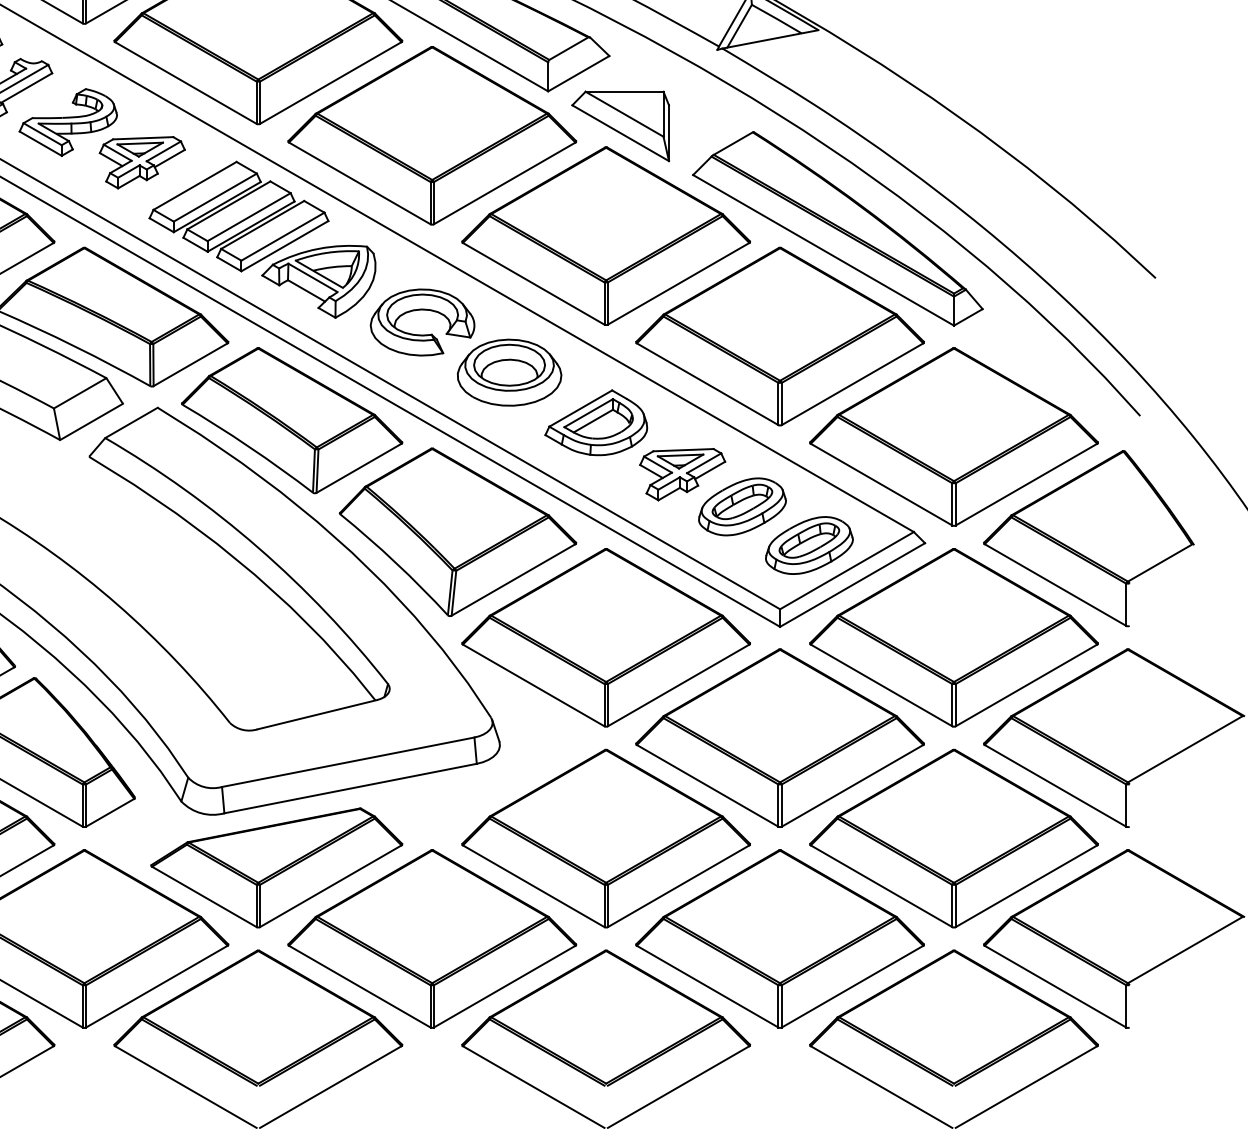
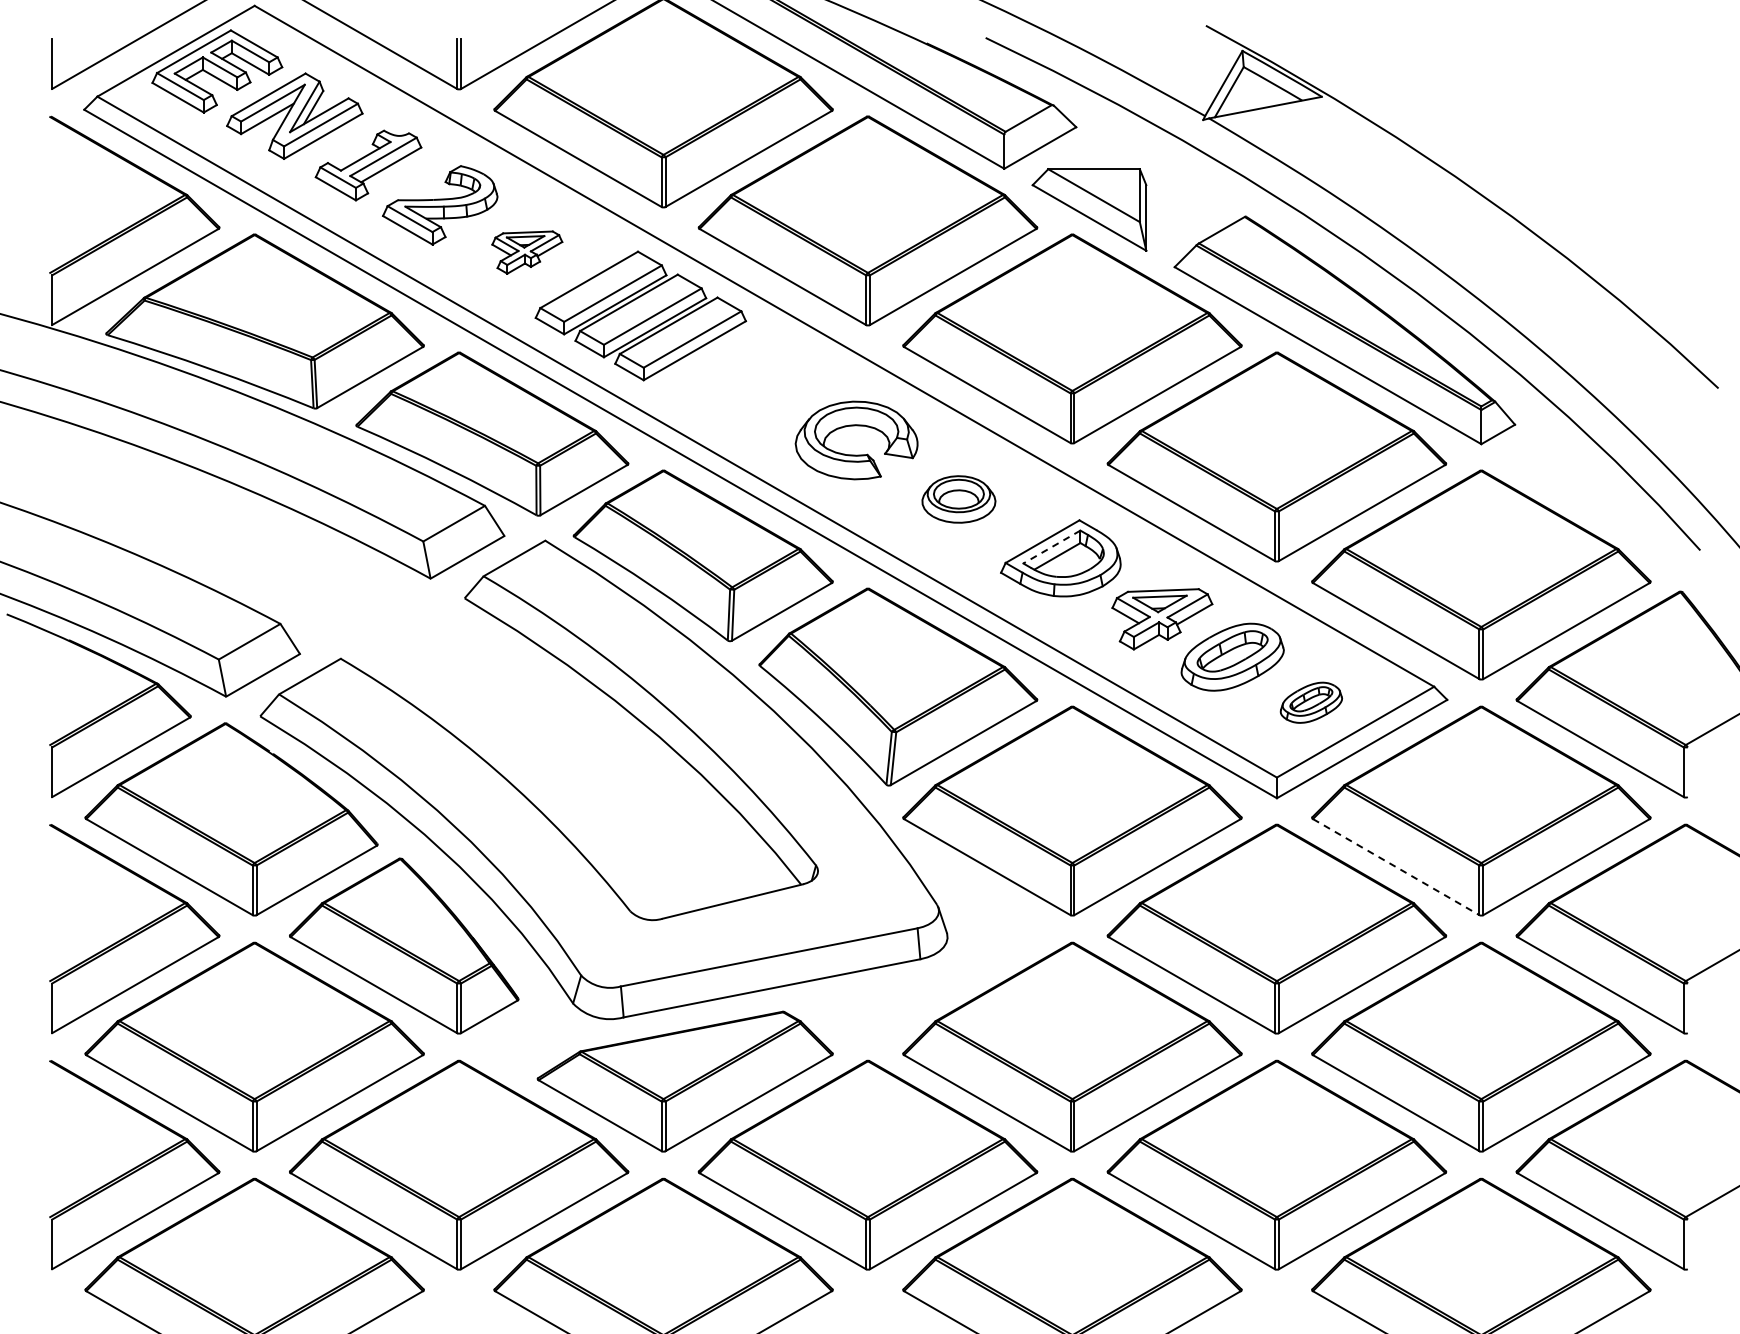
part: (142, 162) -> (527, 252), size x0.7
part: (318, 281) -> (734, 392), removed
part: (509, 372) -> (958, 499), size x0.6
line: (588, 413) -> (1051, 547), solid -> dashed
part: (809, 545) -> (1311, 702), size x0.6
line: (881, 685) -> (1396, 867), solid -> dashed

